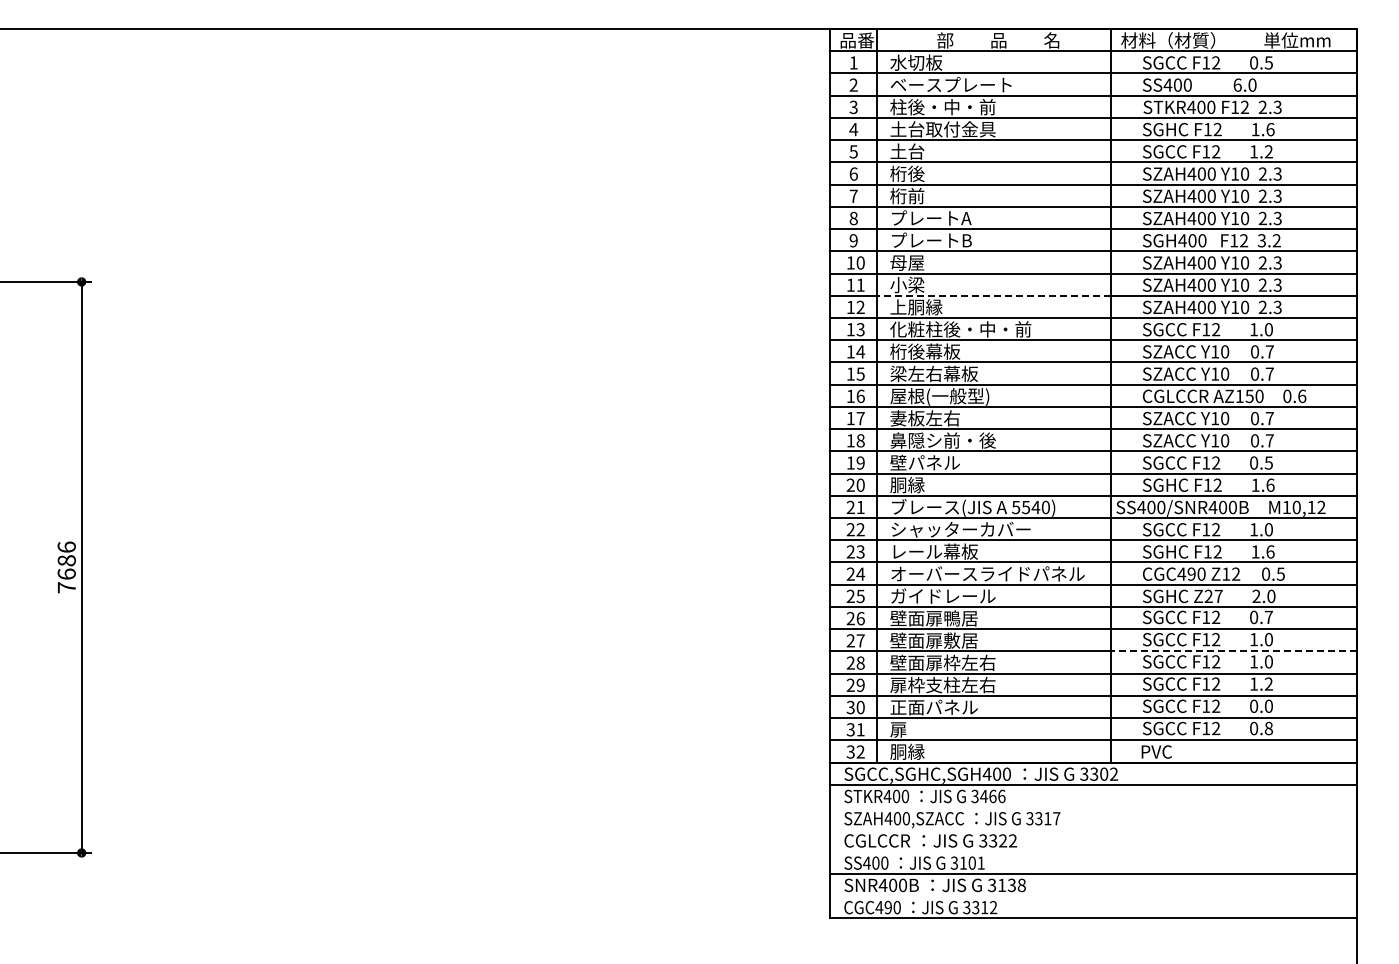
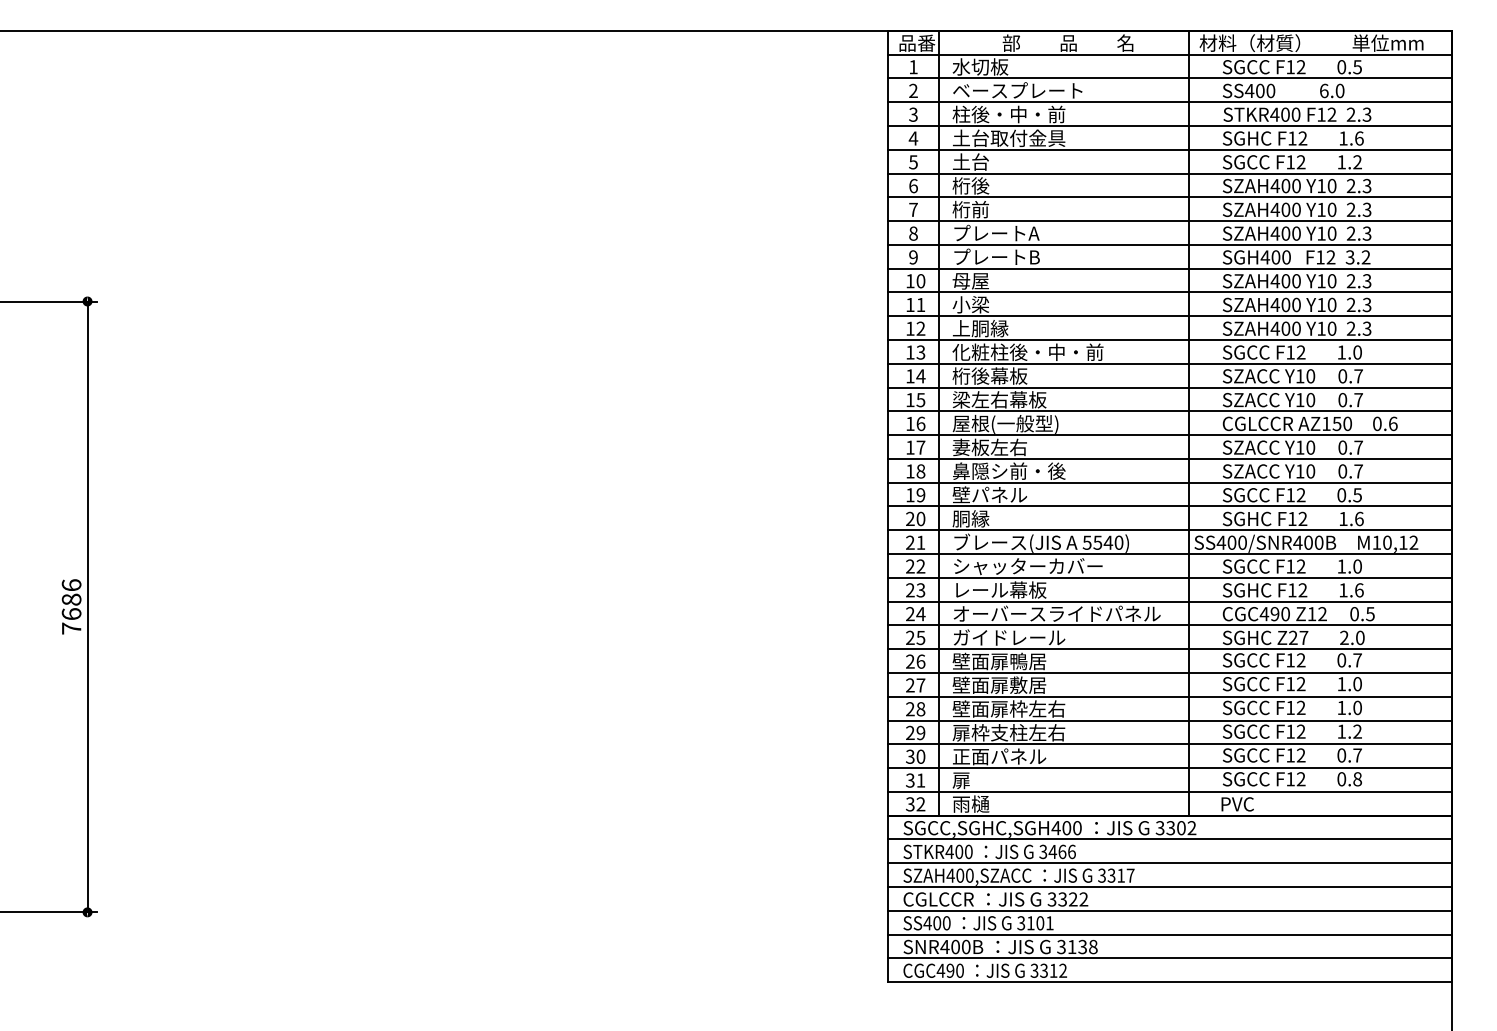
line: (994, 295) -> (1064, 315), dashed -> solid
line: (1233, 651) -> (1319, 696), dashed -> solid
text: (1268, 705) -> (1357, 754), 0.0 -> 0.7
text: (907, 751) -> (971, 803), 胴縁 -> 雨樋
line: (1093, 807) -> (1170, 863), added
line: (1093, 829) -> (1170, 887), added
line: (1093, 851) -> (1170, 910), added
line: (1093, 895) -> (1170, 957), added

